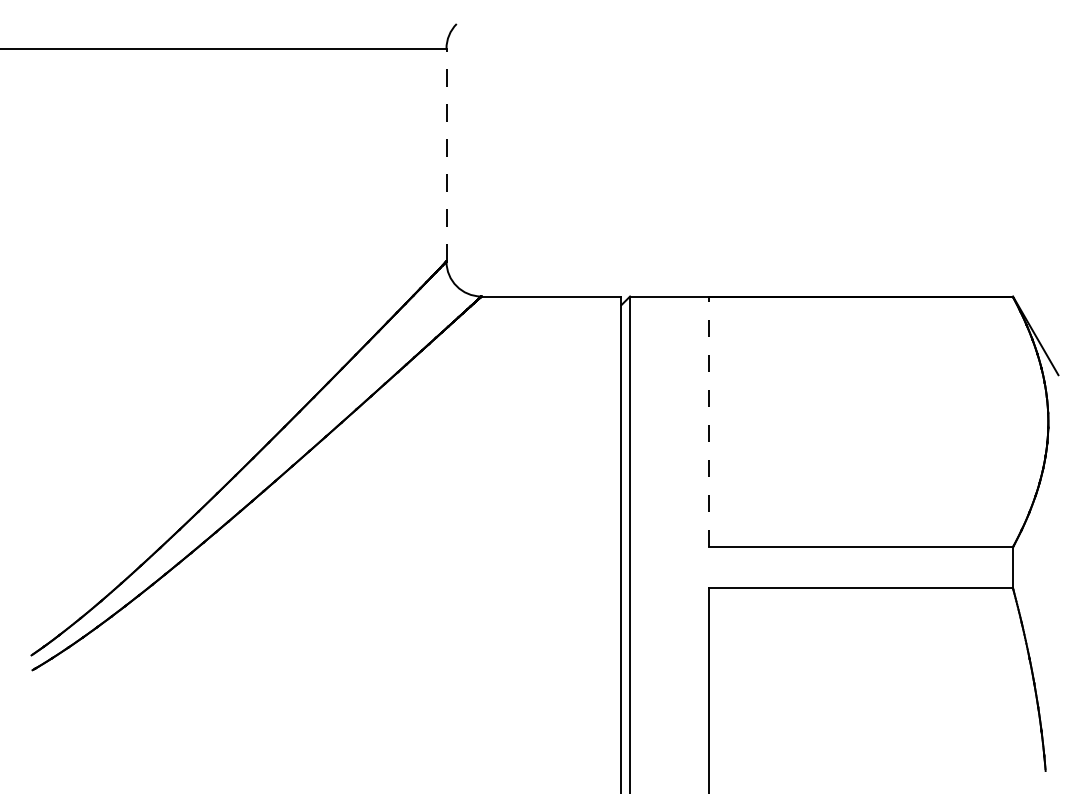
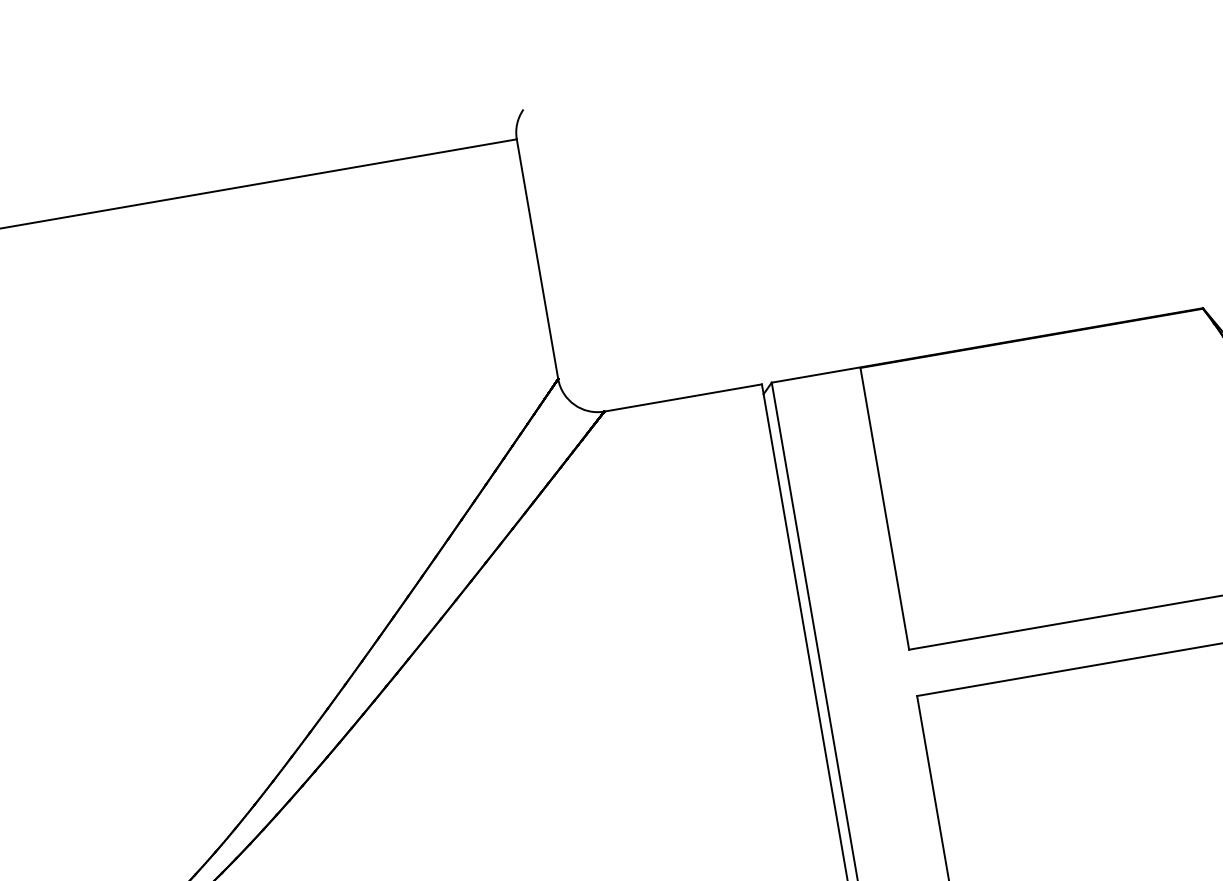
line: (446, 154) -> (537, 258), dashed -> solid
line: (708, 421) -> (884, 508), dashed -> solid

